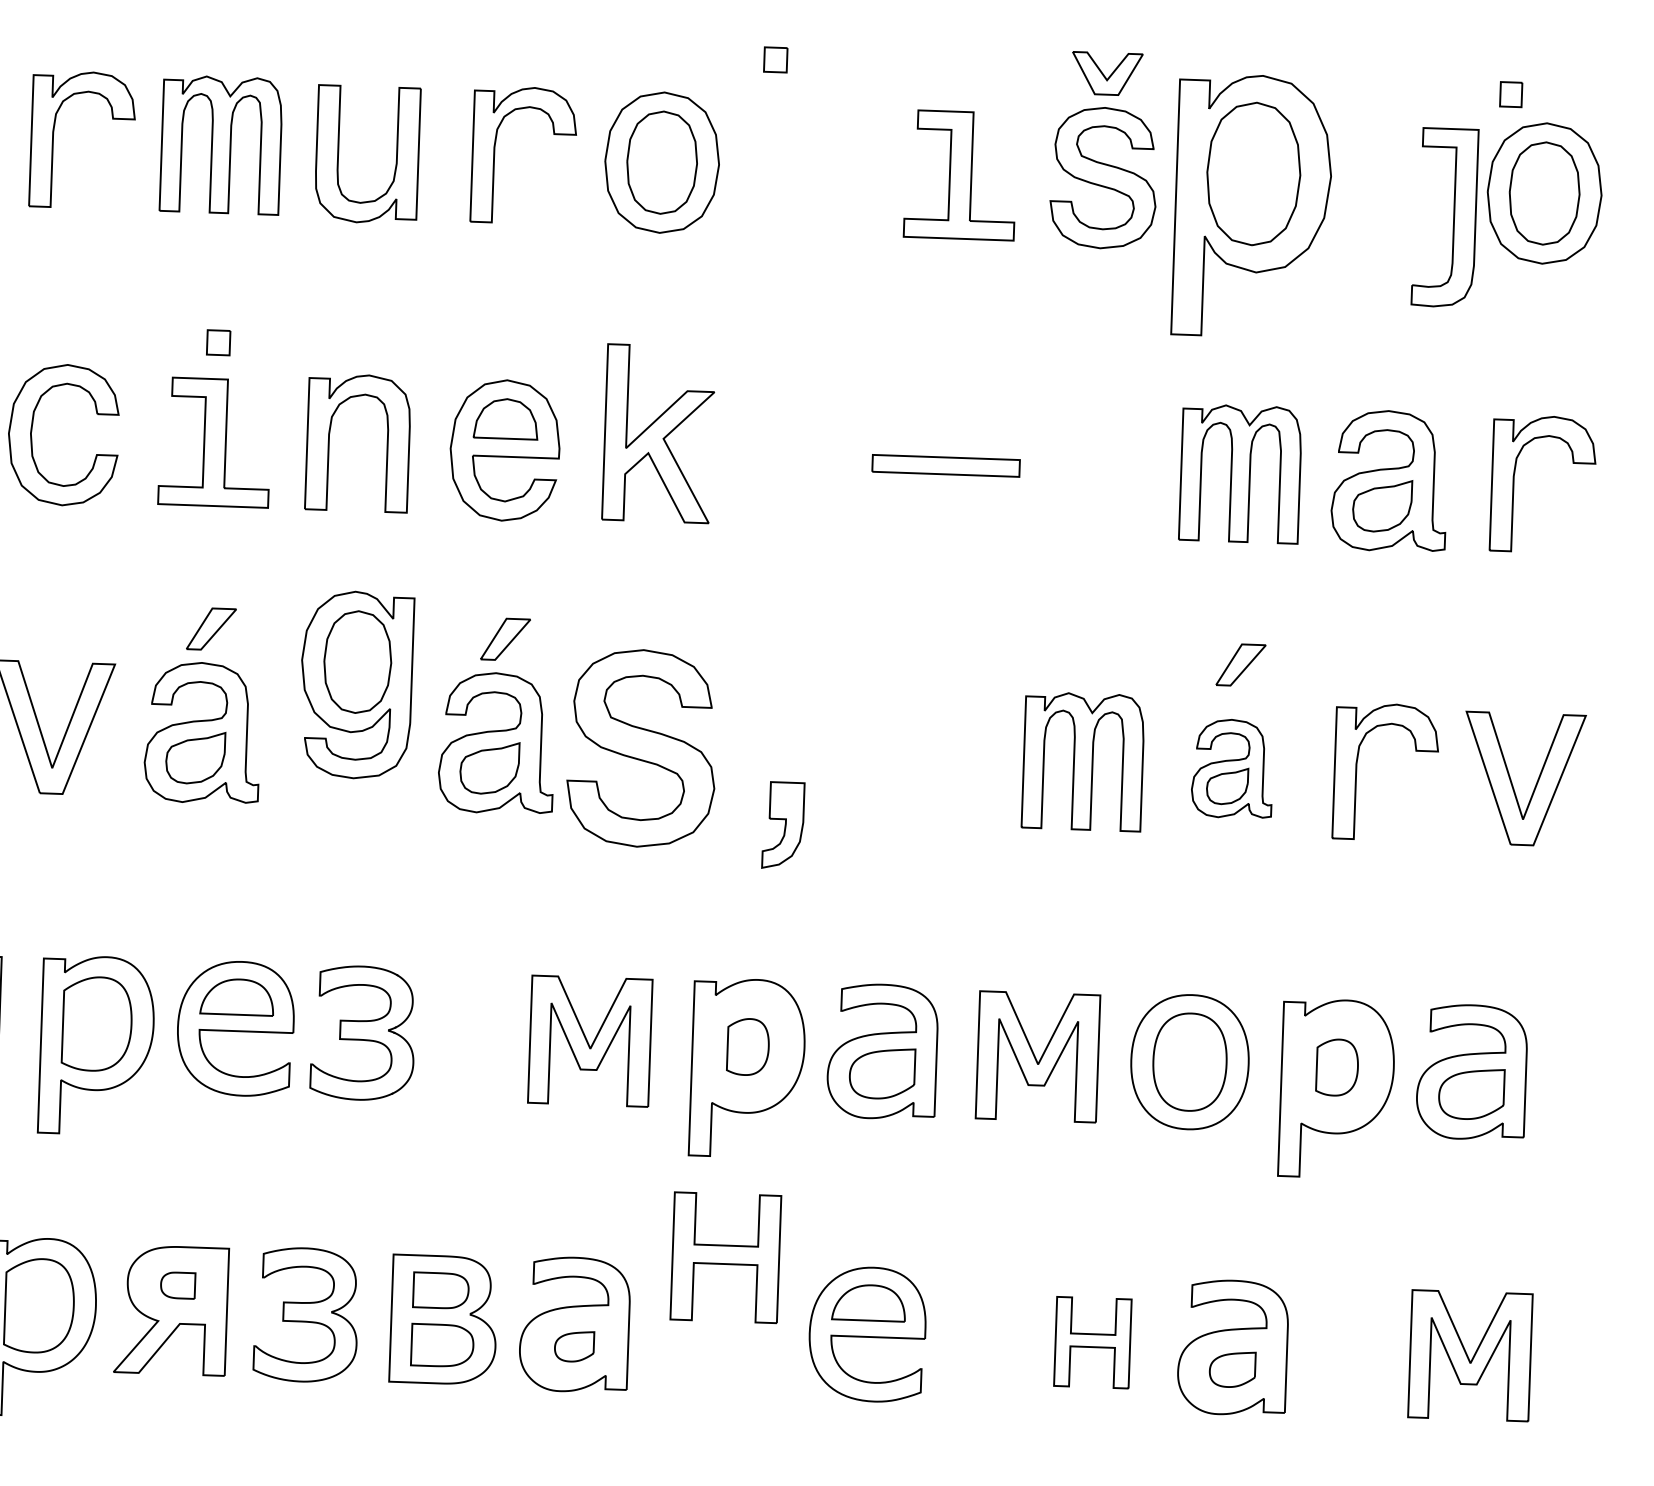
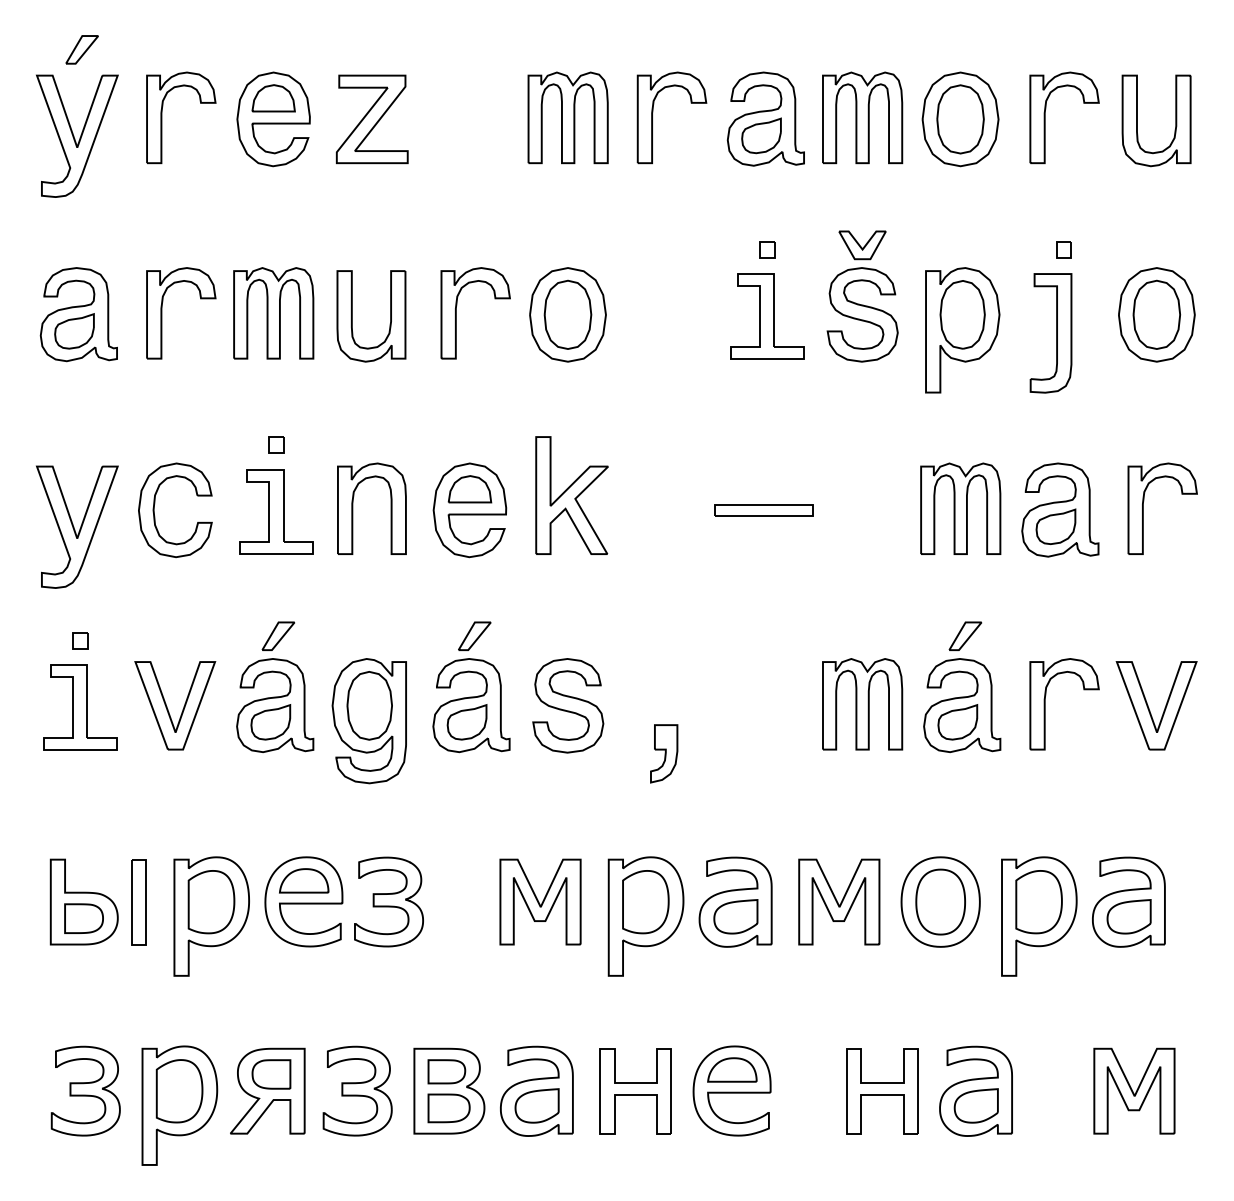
part: (776, 59) -> (767, 249), moved
part: (1510, 94) -> (1063, 249), moved
part: (1252, 206) -> (962, 330), size x0.71
part: (1444, 217) -> (1050, 333), moved
part: (355, 685) -> (368, 721), moved
part: (642, 748) -> (568, 705), size x0.71
part: (1232, 768) -> (962, 705), size x1.43
part: (747, 1047) -> (645, 902), size x1.67
part: (1336, 1067) -> (1038, 902), size x1.67
part: (725, 1258) -> (635, 1091), moved
part: (178, 1285) -> (271, 1074), size x1.67
part: (1092, 1342) -> (882, 1091), size x1.43
part: (573, 1345) -> (536, 1105), size x1.67
part: (1231, 1368) -> (975, 1105), size x1.43

